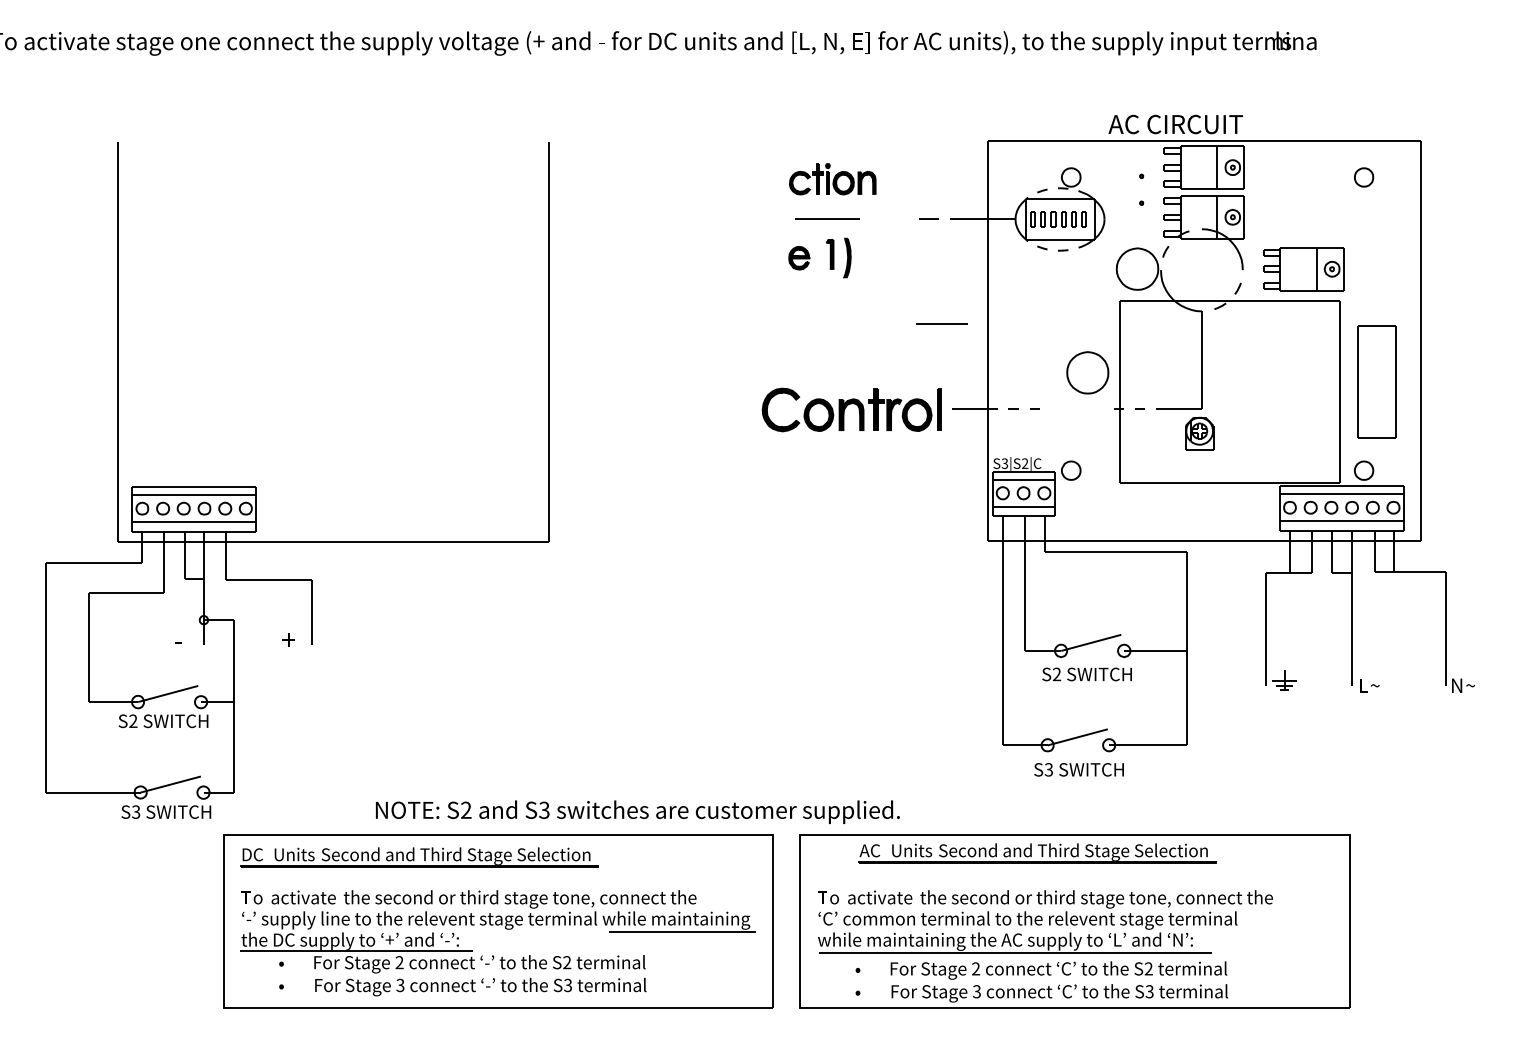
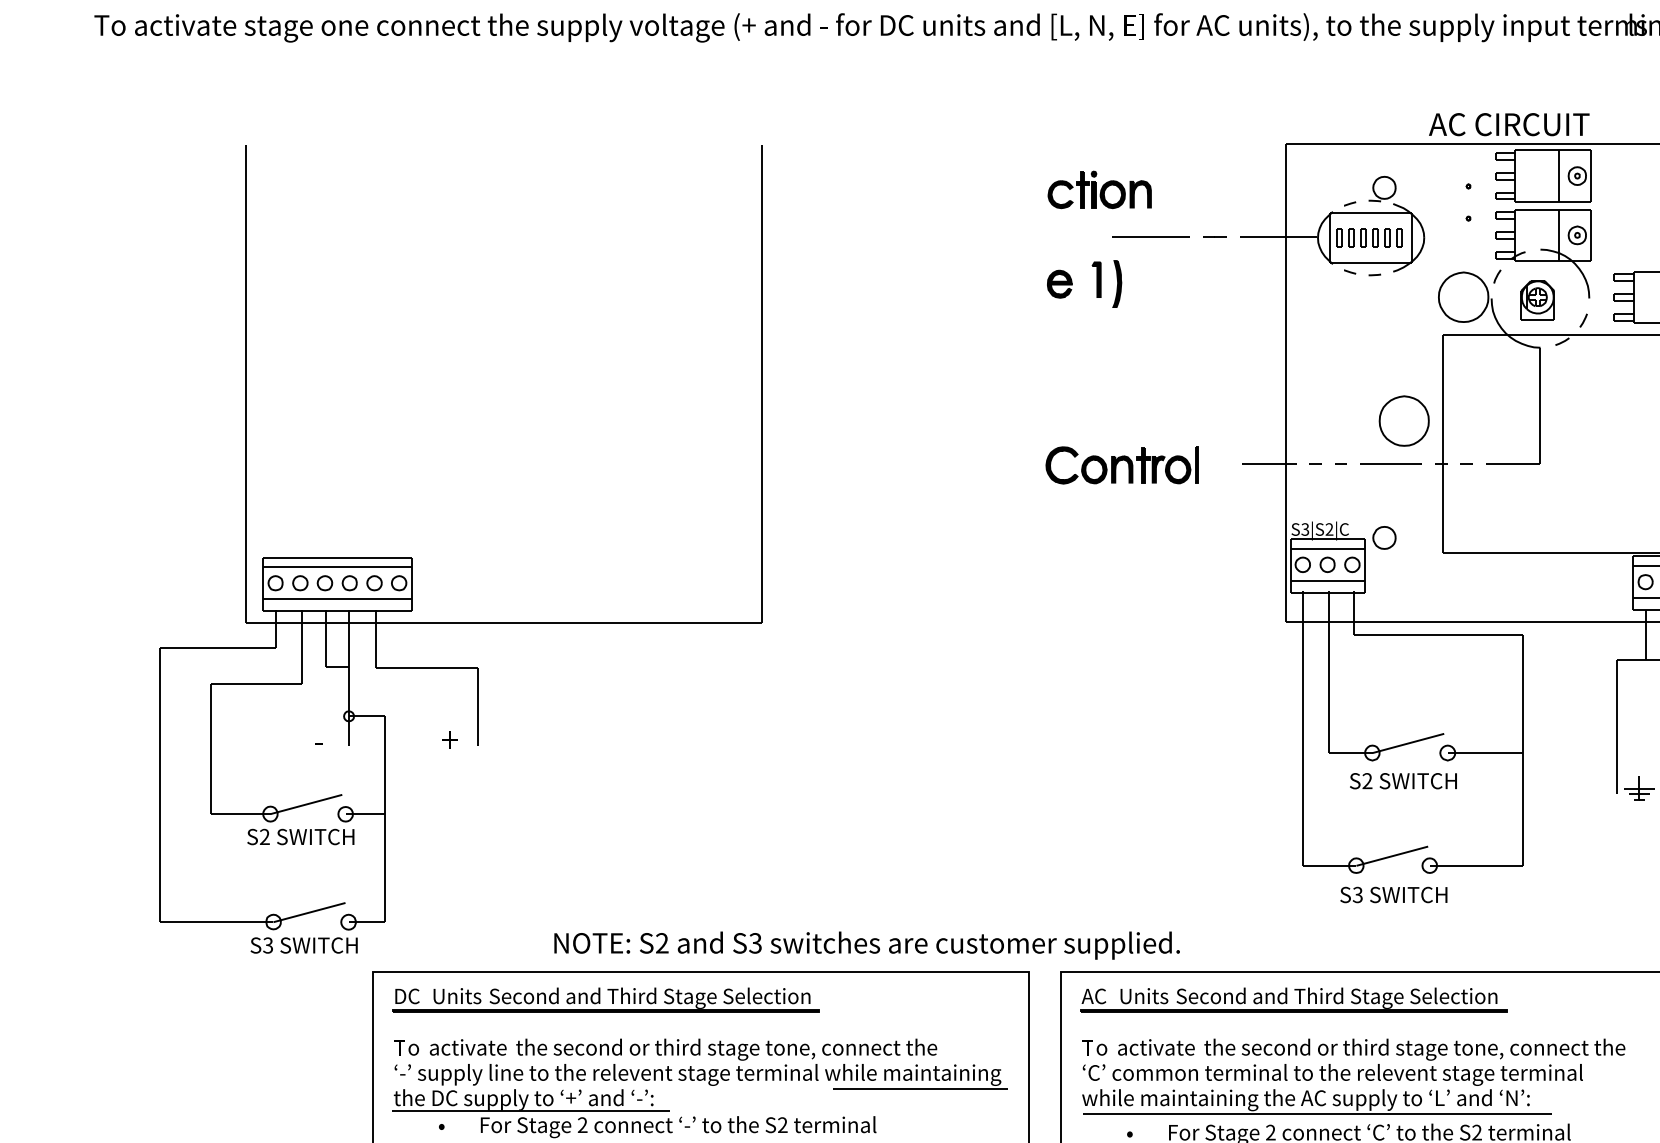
line: (827, 218) -> (1150, 236), moved
line: (941, 323) -> (1390, 463), moved
part: (851, 409) -> (1122, 464), size x0.71
part: (1199, 433) -> (1537, 300), moved
part: (1037, 853) -> (1294, 999), moved

